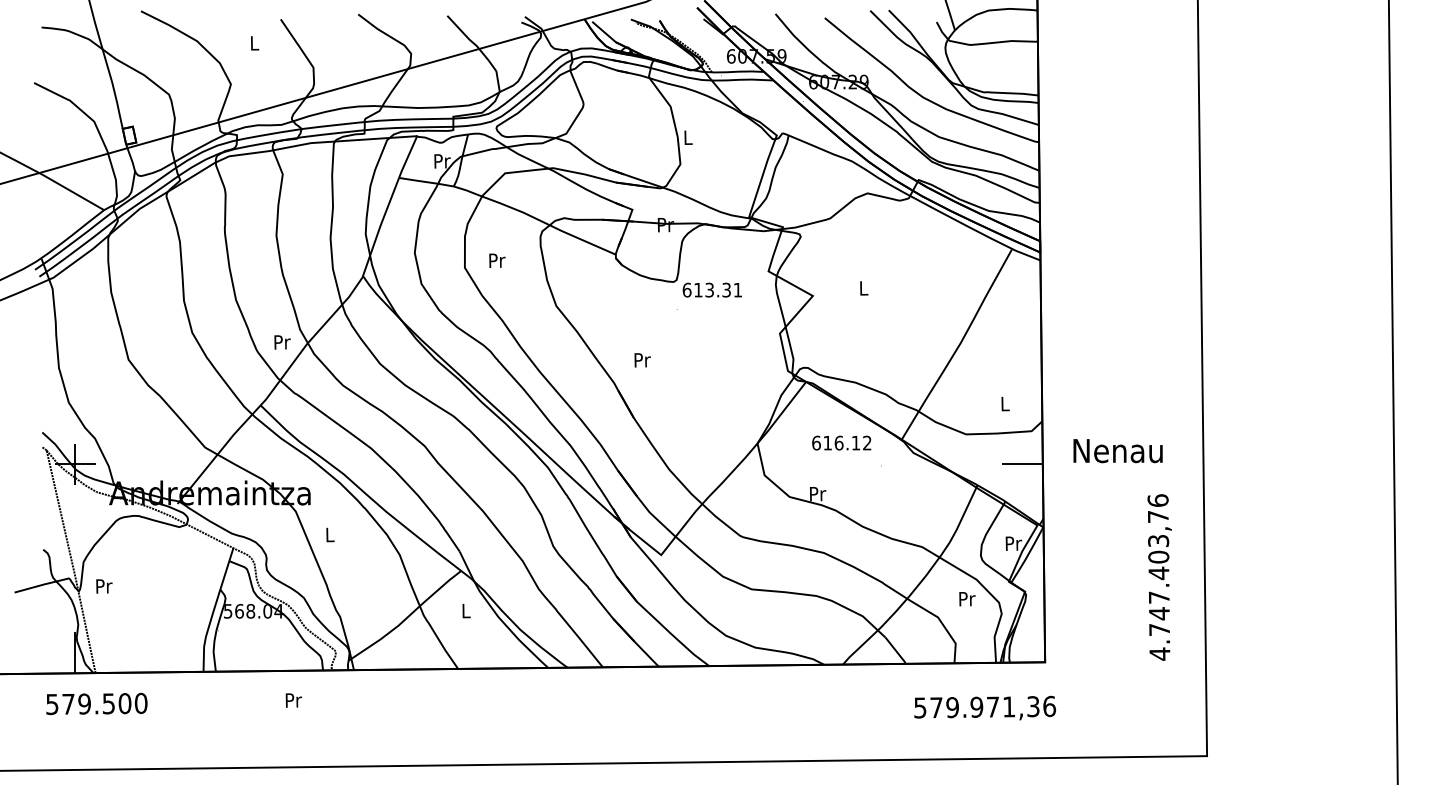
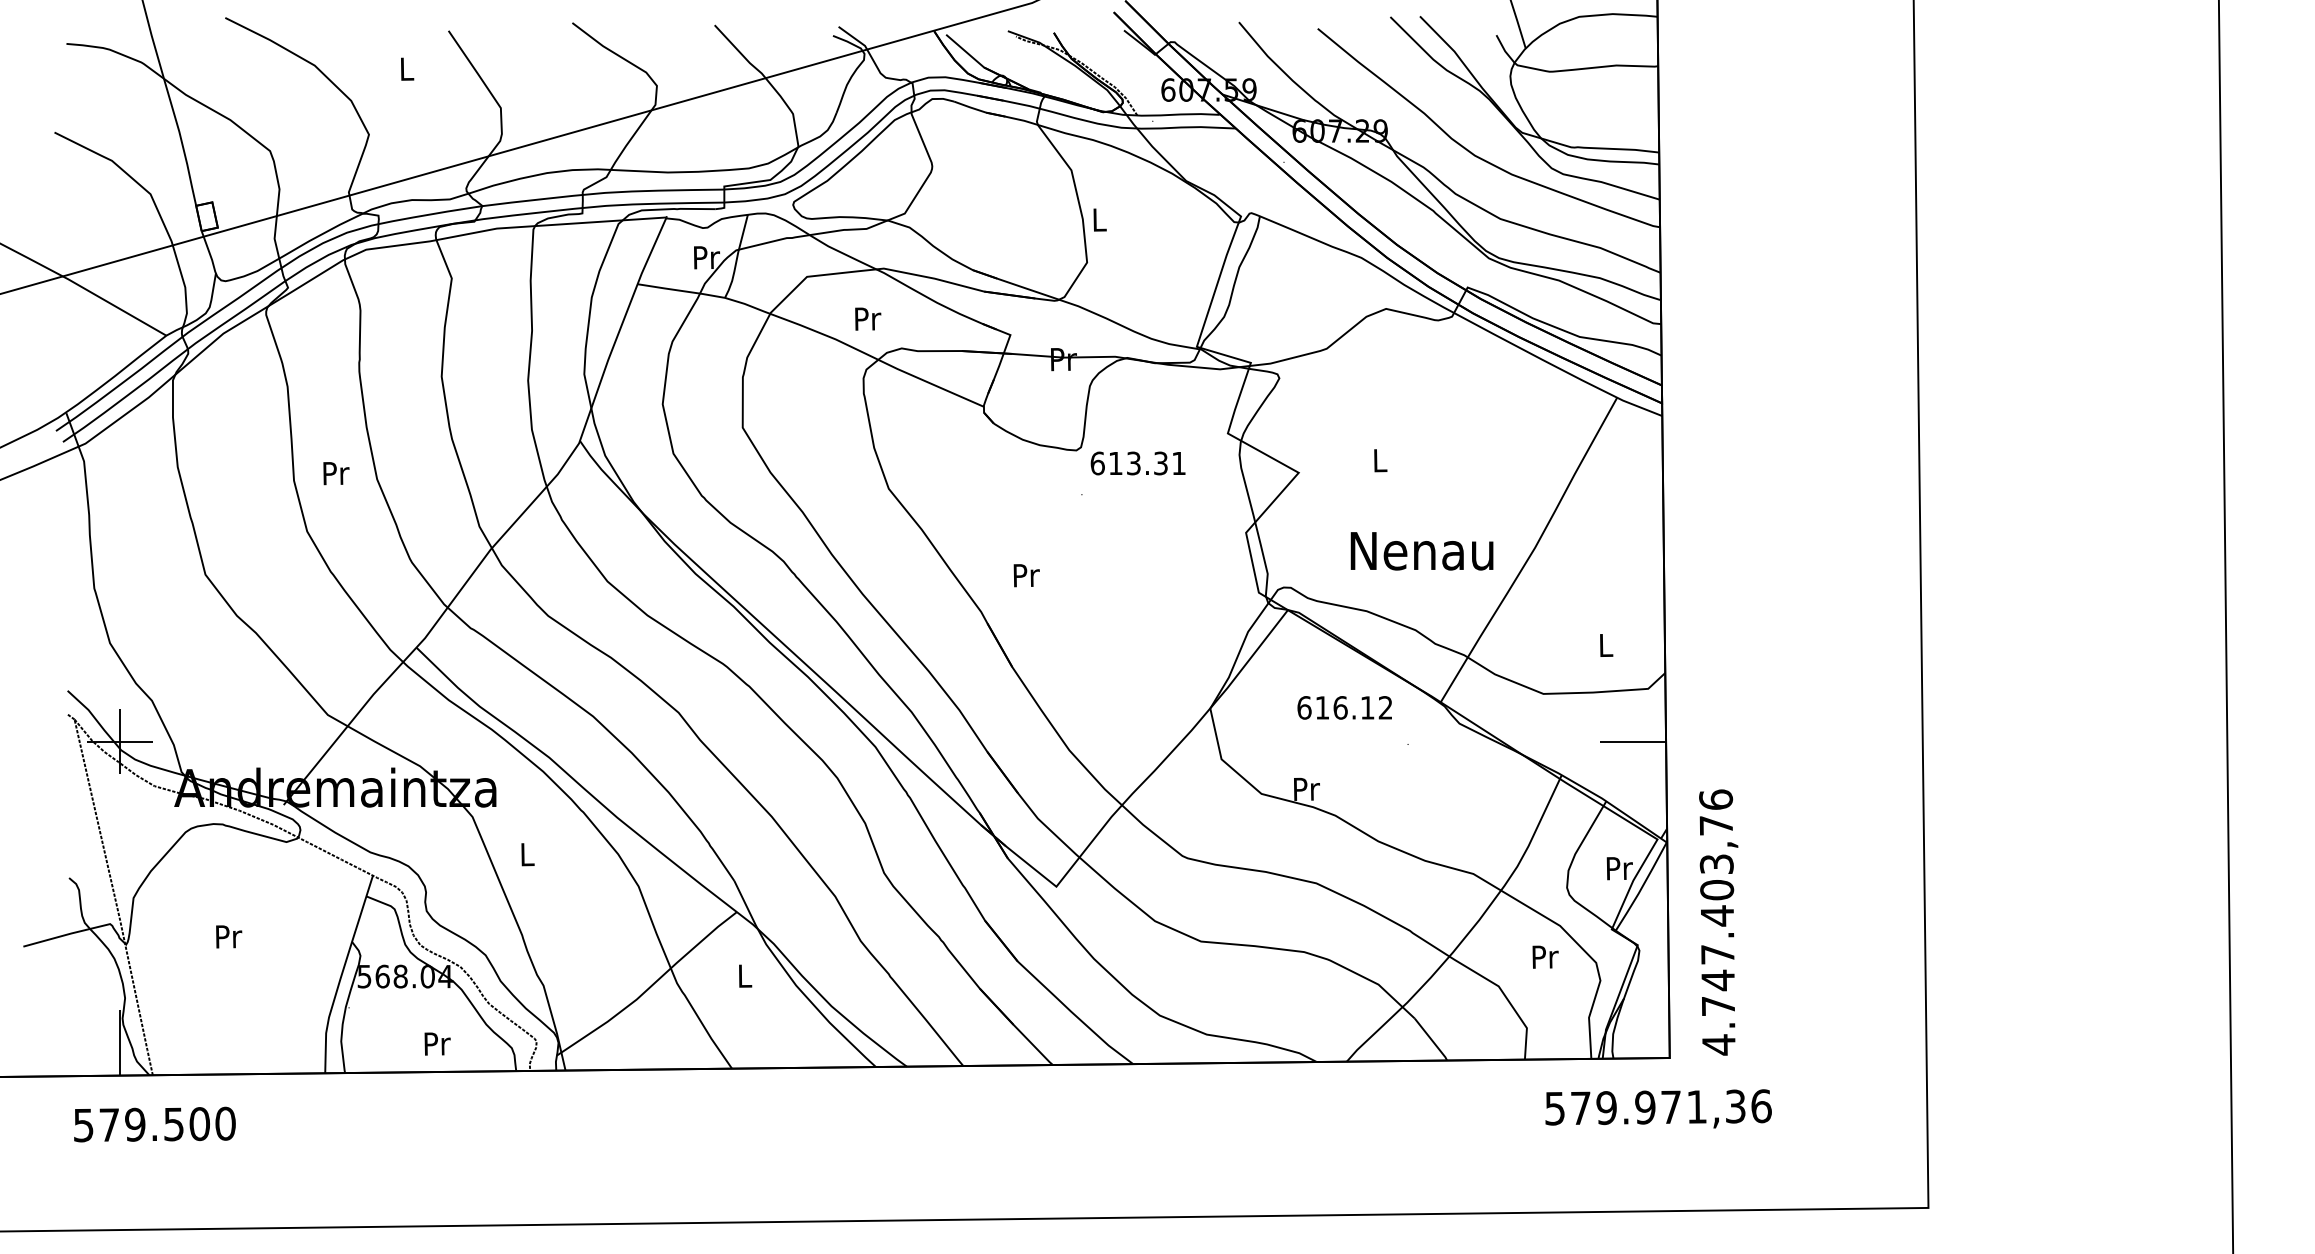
text: (497, 260) -> (868, 318), moved
text: (282, 342) -> (336, 473), moved
text: (1117, 451) -> (1421, 551), moved
text: (1159, 577) -> (1718, 922), moved
text: (104, 586) -> (229, 936), moved
text: (293, 700) -> (436, 1043), moved
text: (985, 707) -> (1659, 1107), moved

